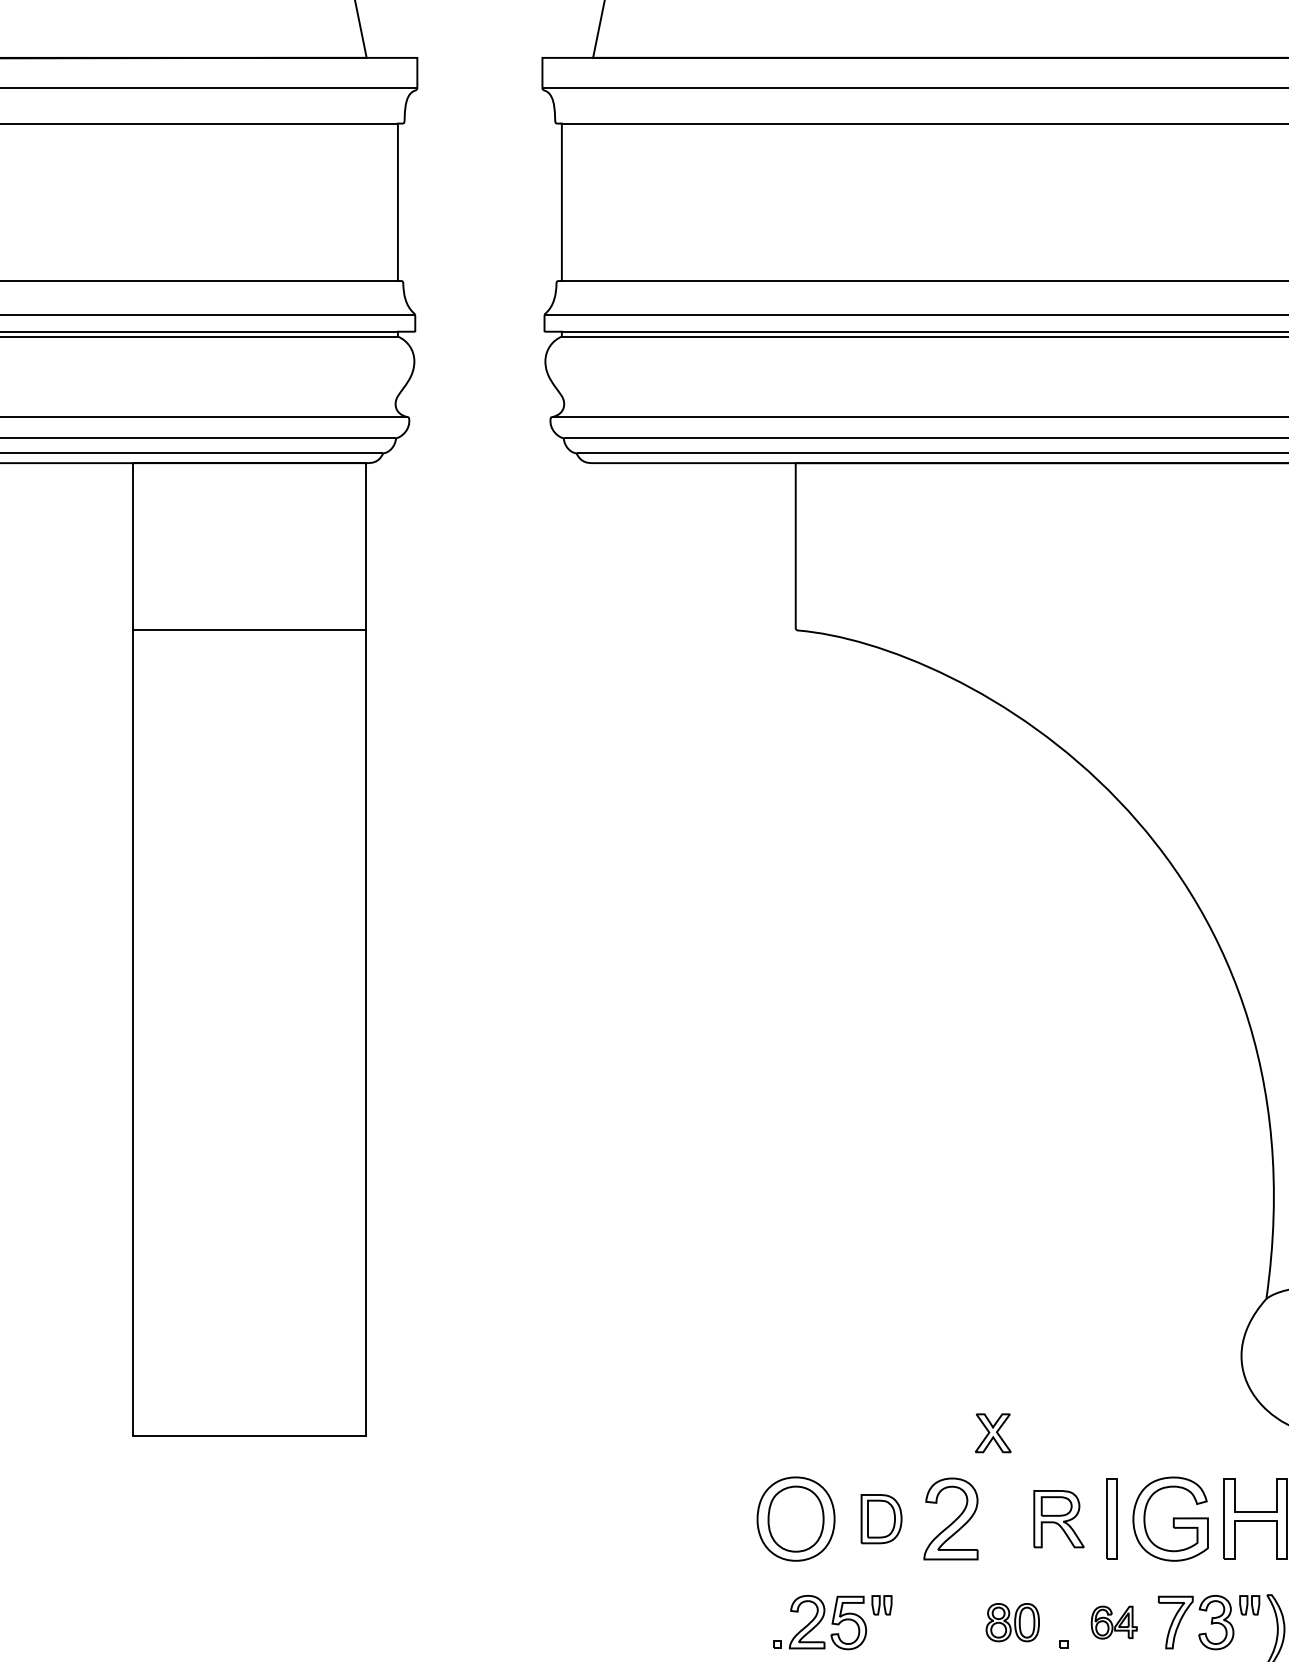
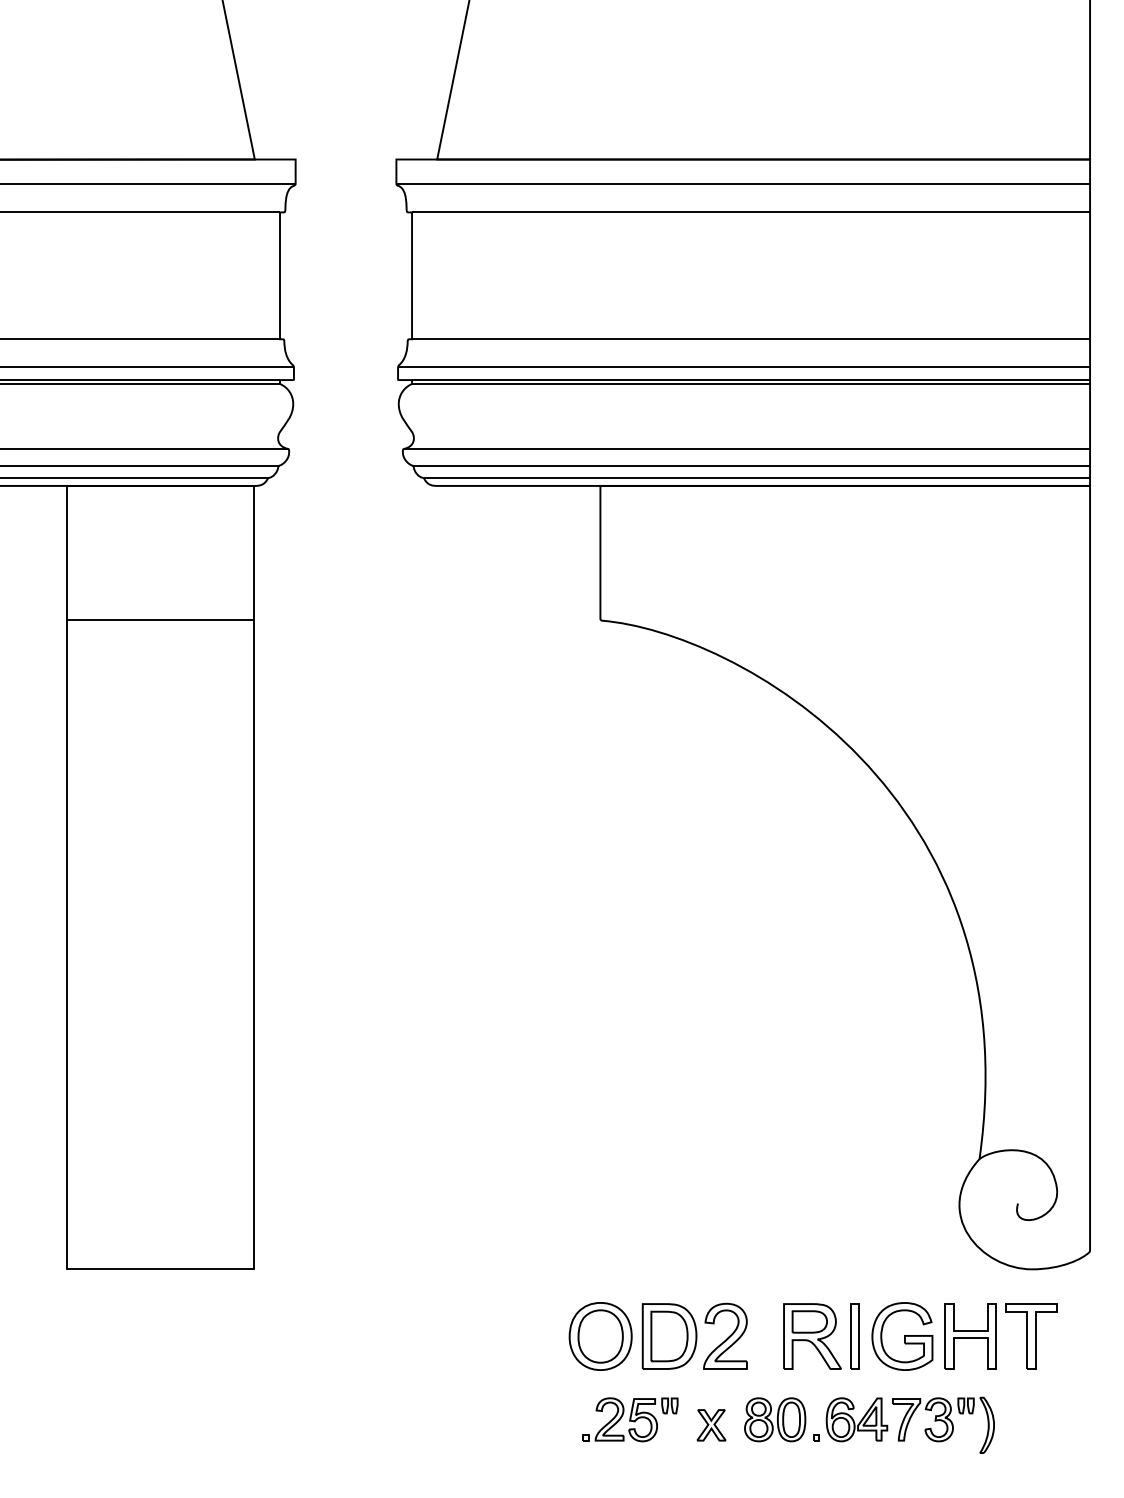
part: (993, 1433) -> (711, 1425), moved
part: (881, 1519) -> (669, 1336), size x1.67
part: (1059, 1519) -> (812, 1336), size x1.43
part: (1013, 1622) -> (775, 1419), size x1.43
part: (1113, 1622) -> (856, 1419), size x1.67

